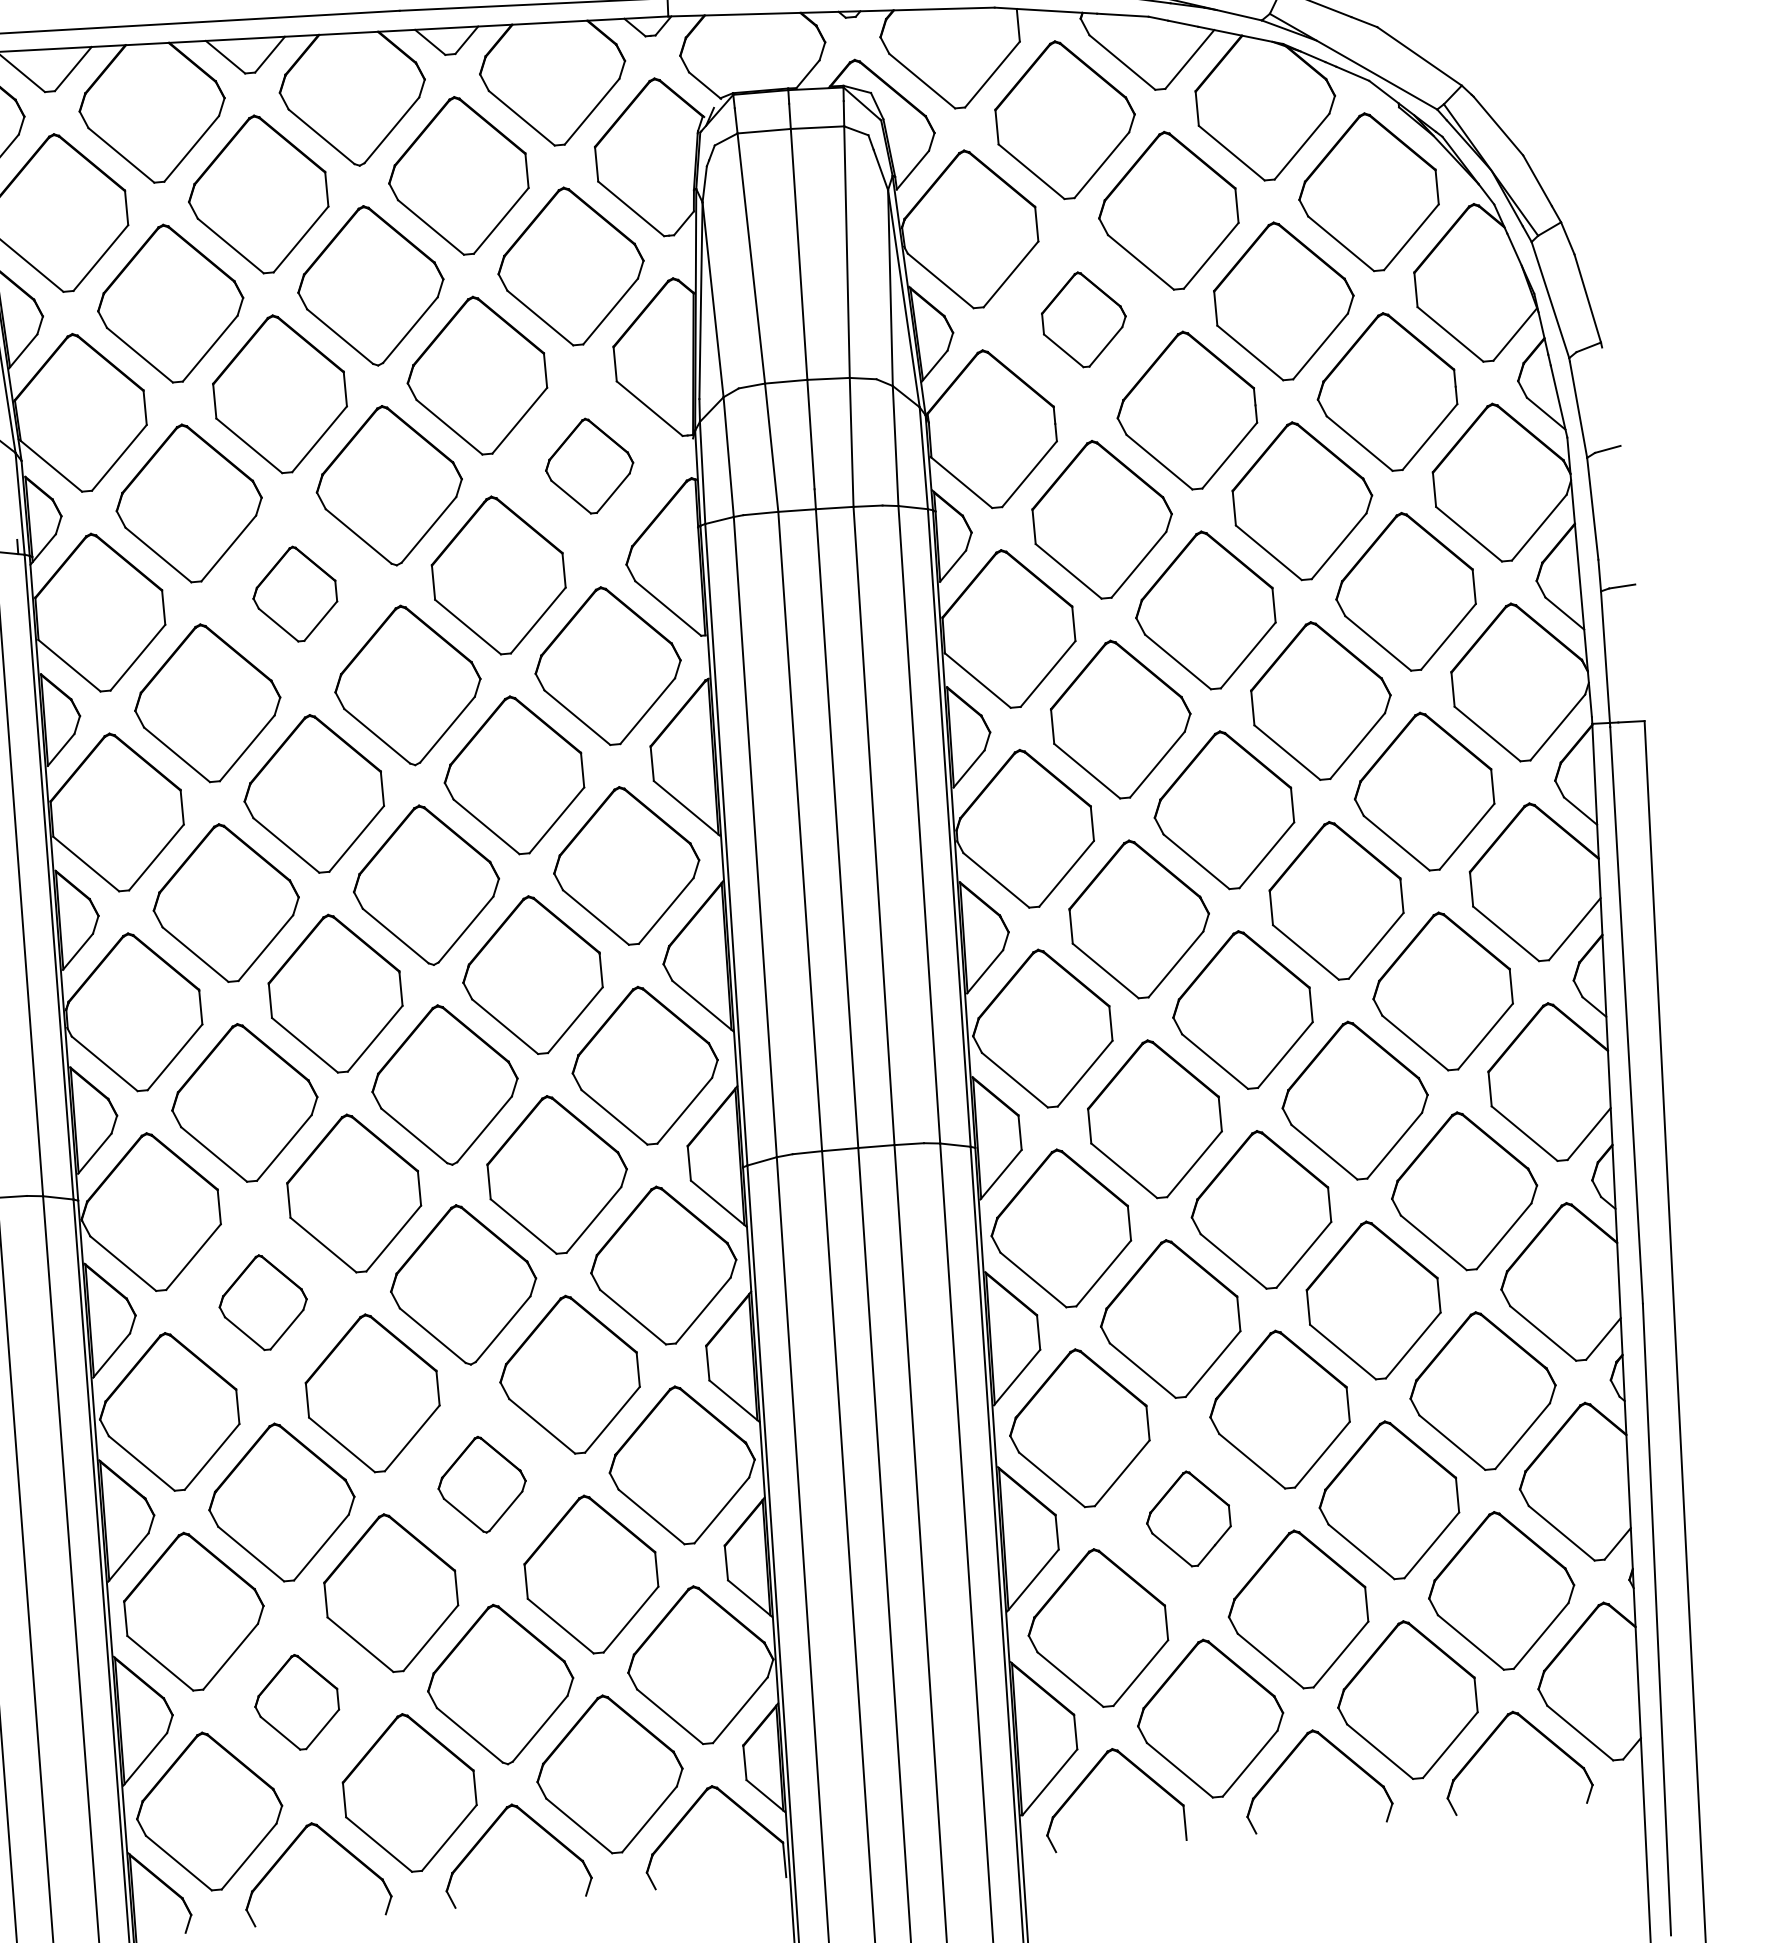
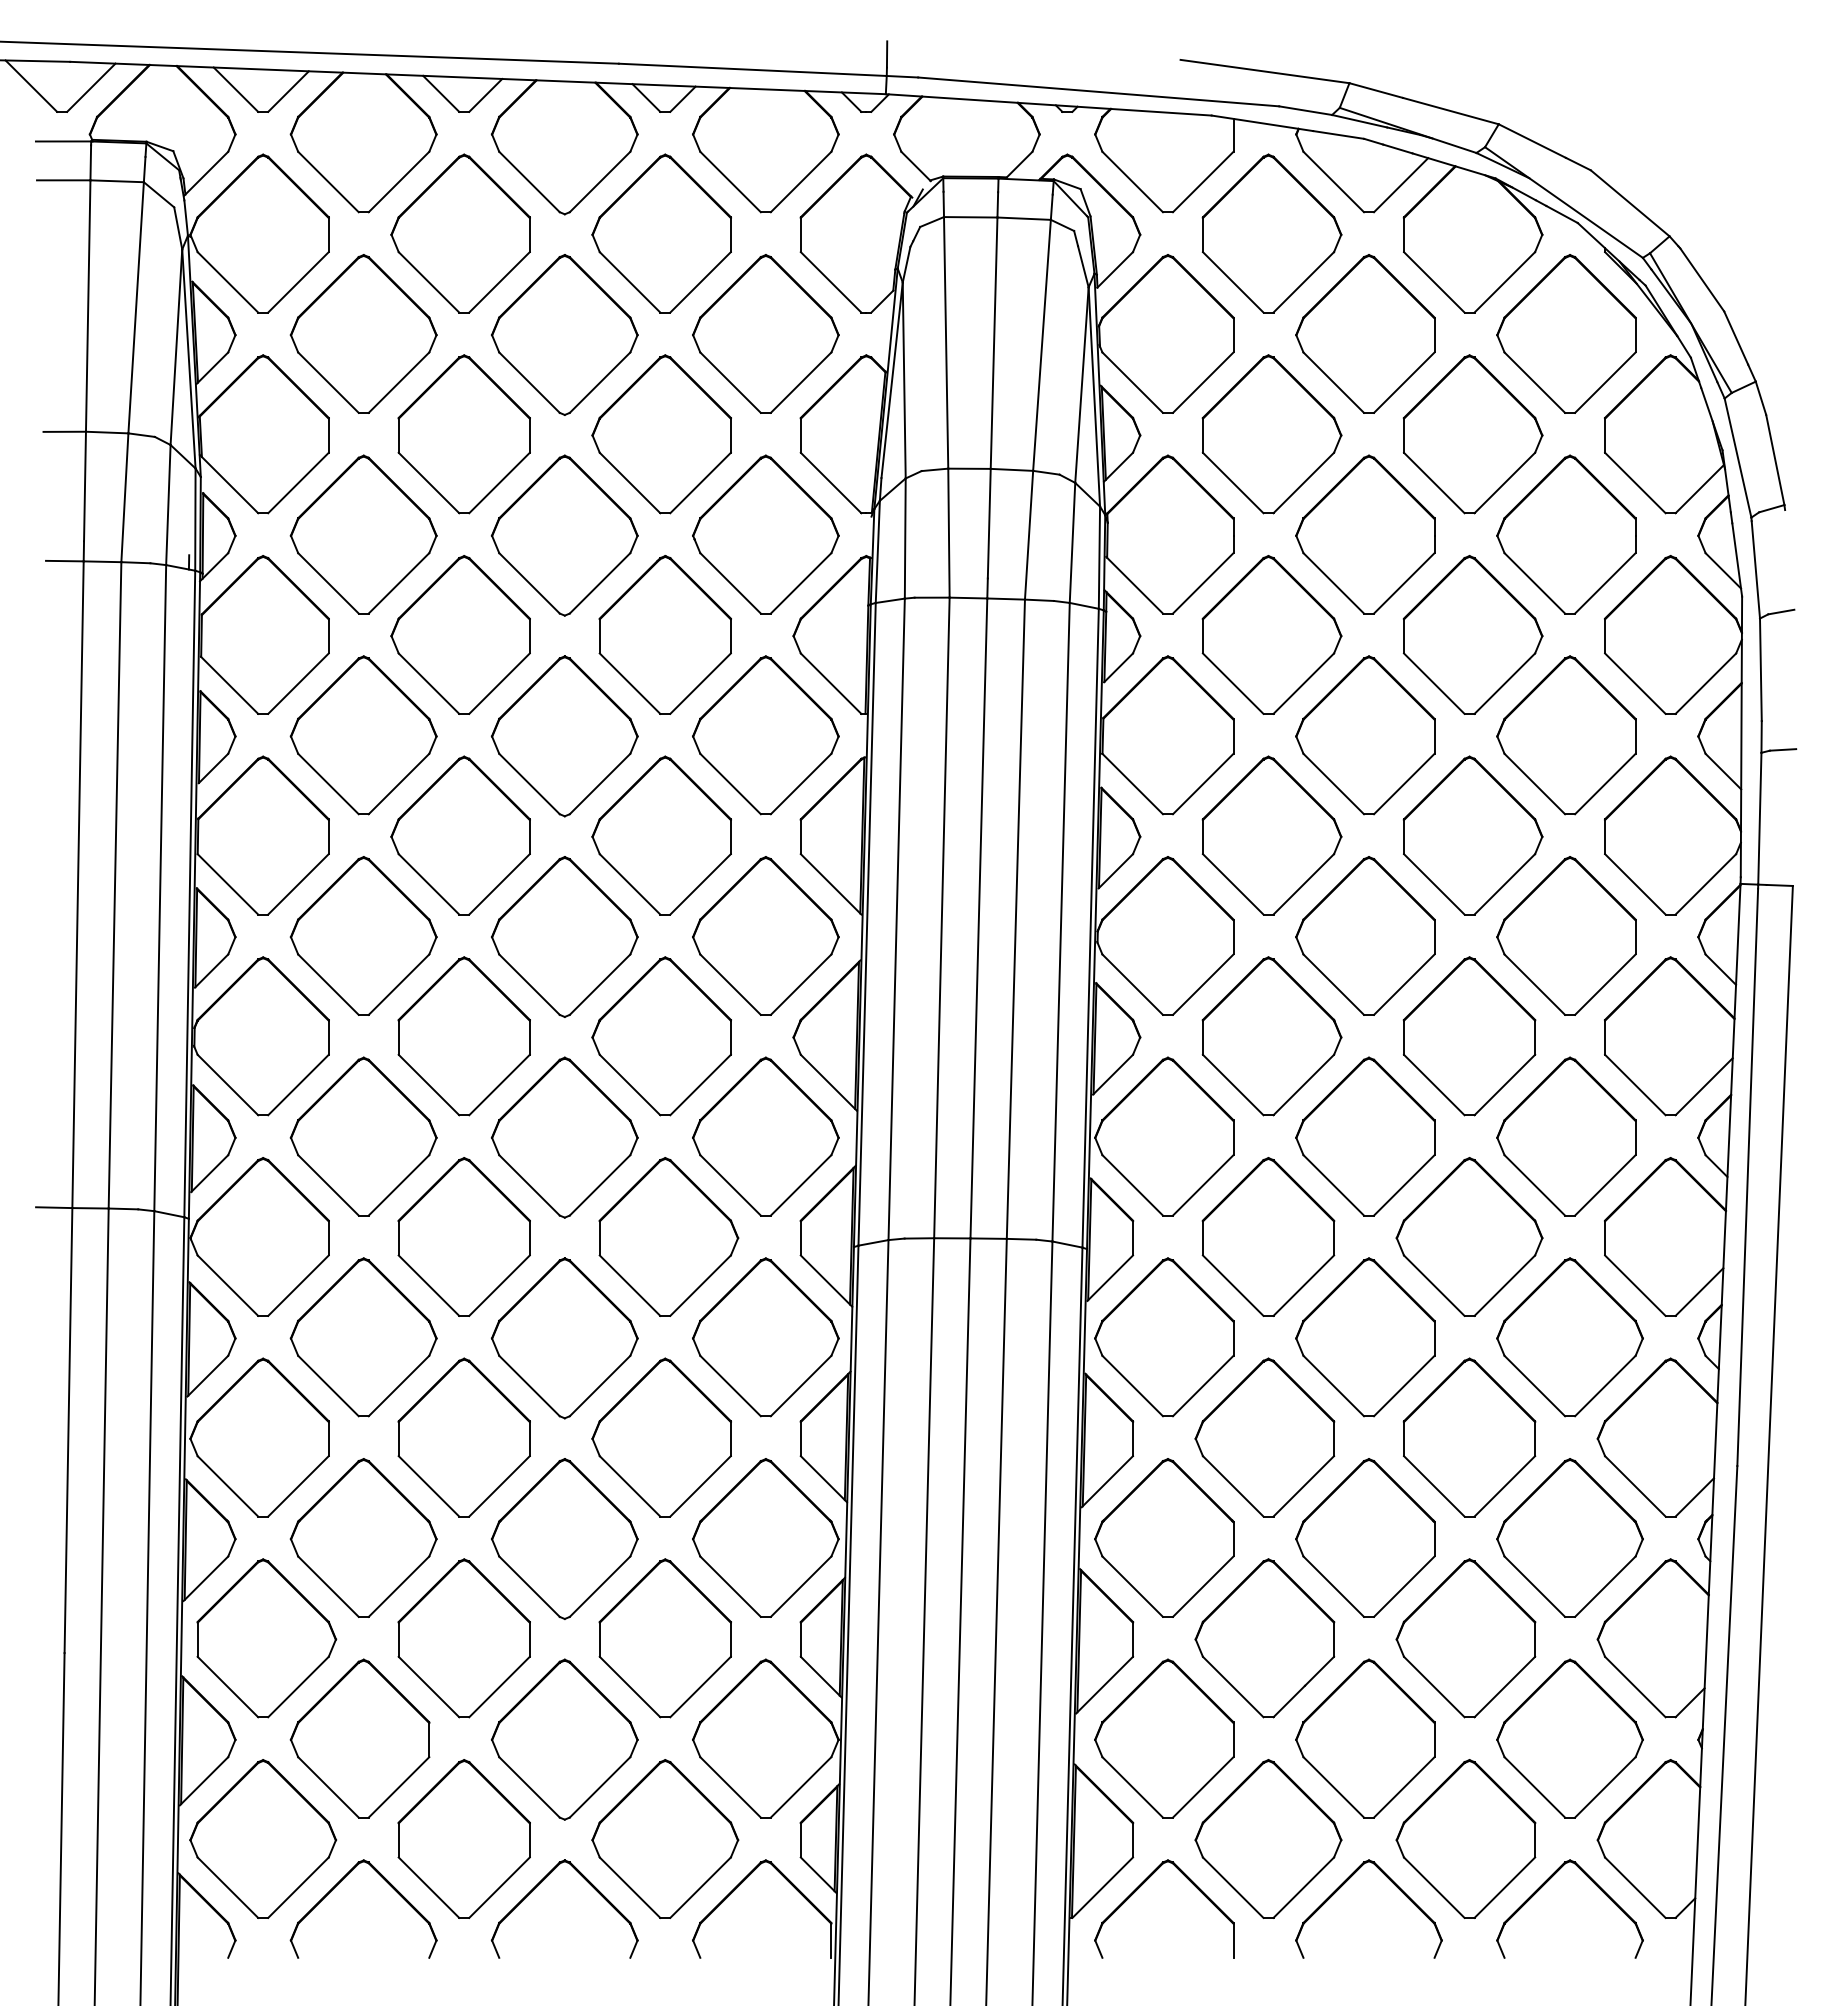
part: (1083, 319) -> (1271, 434), size x1.67
part: (589, 466) -> (765, 534), size x1.67
part: (294, 593) -> (460, 634), size x1.67
part: (263, 1302) -> (363, 1337), size x1.67
part: (481, 1484) -> (564, 1538), size x1.67
part: (1187, 1519) -> (1264, 1638), size x1.67
part: (296, 1702) -> (359, 1738), size x1.67

